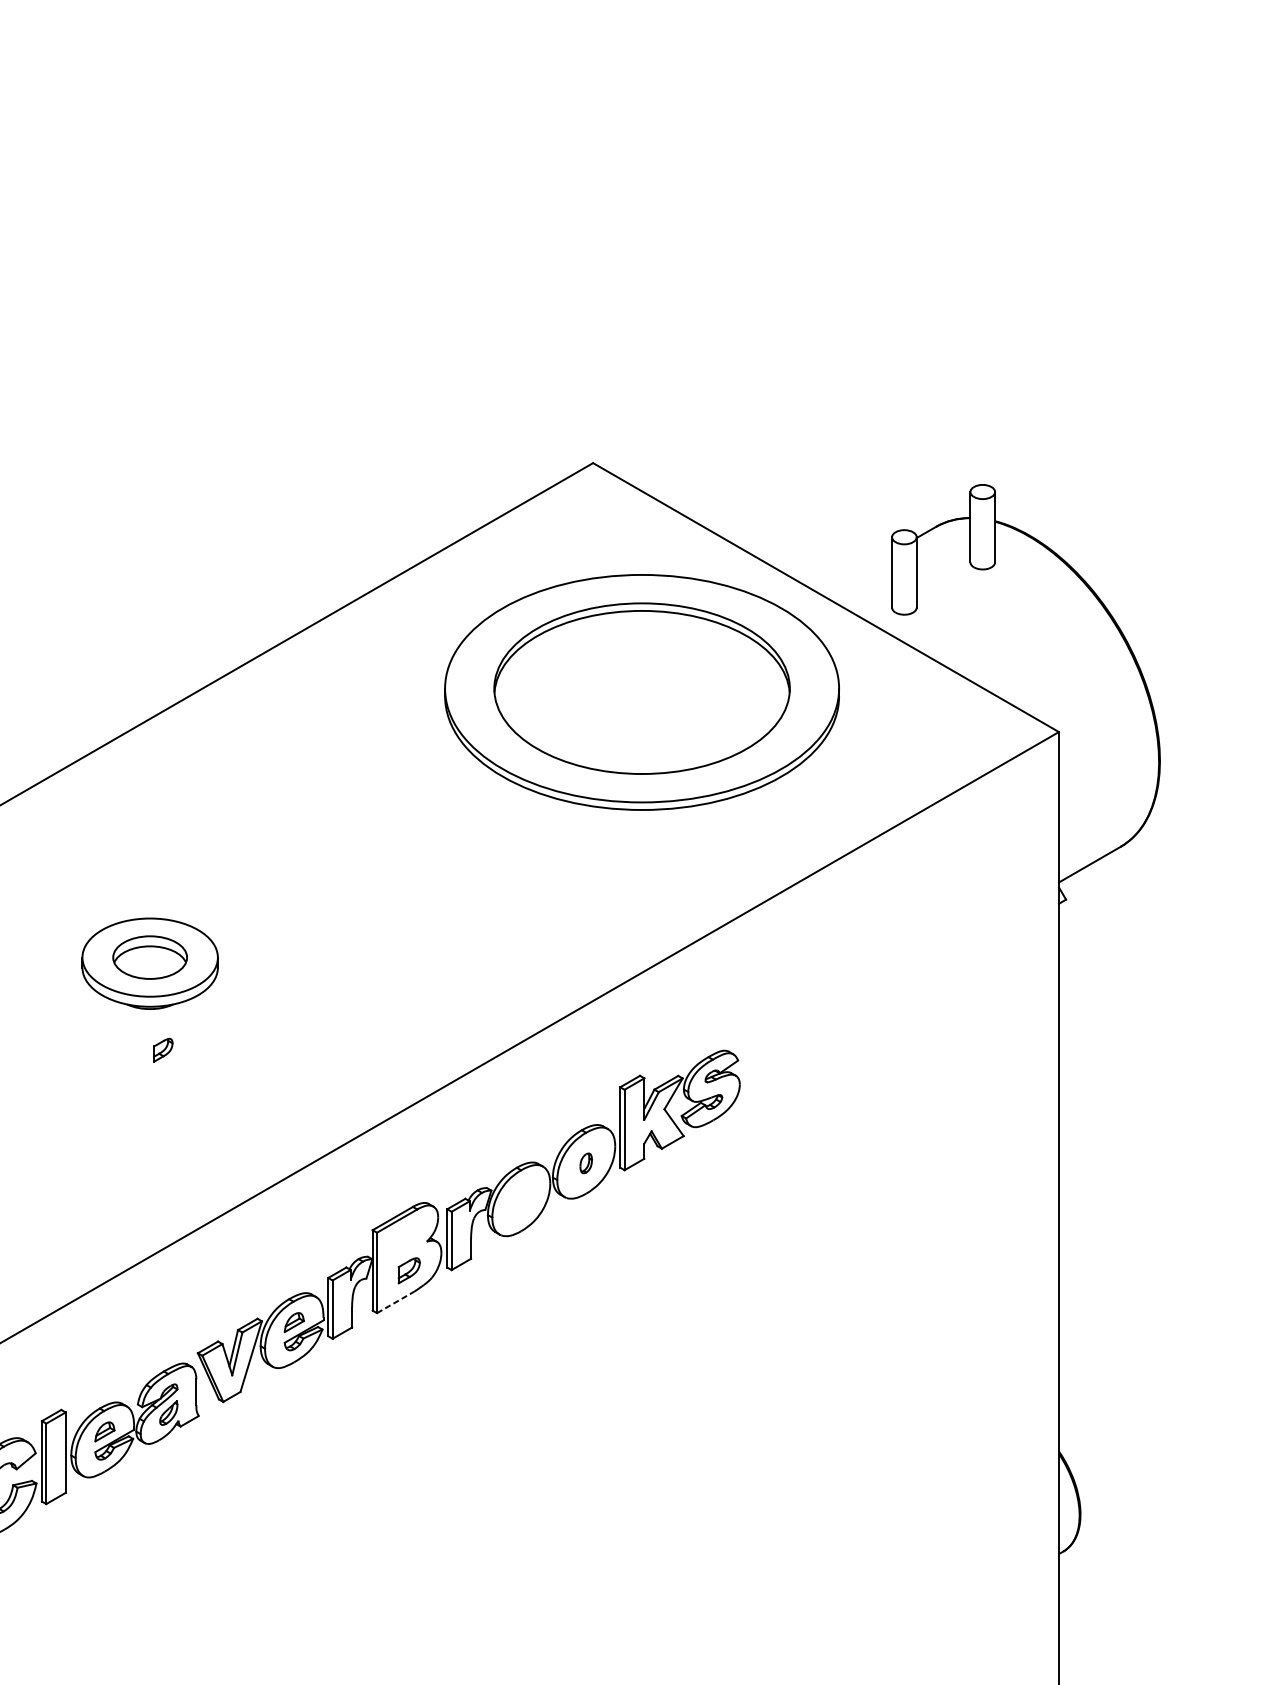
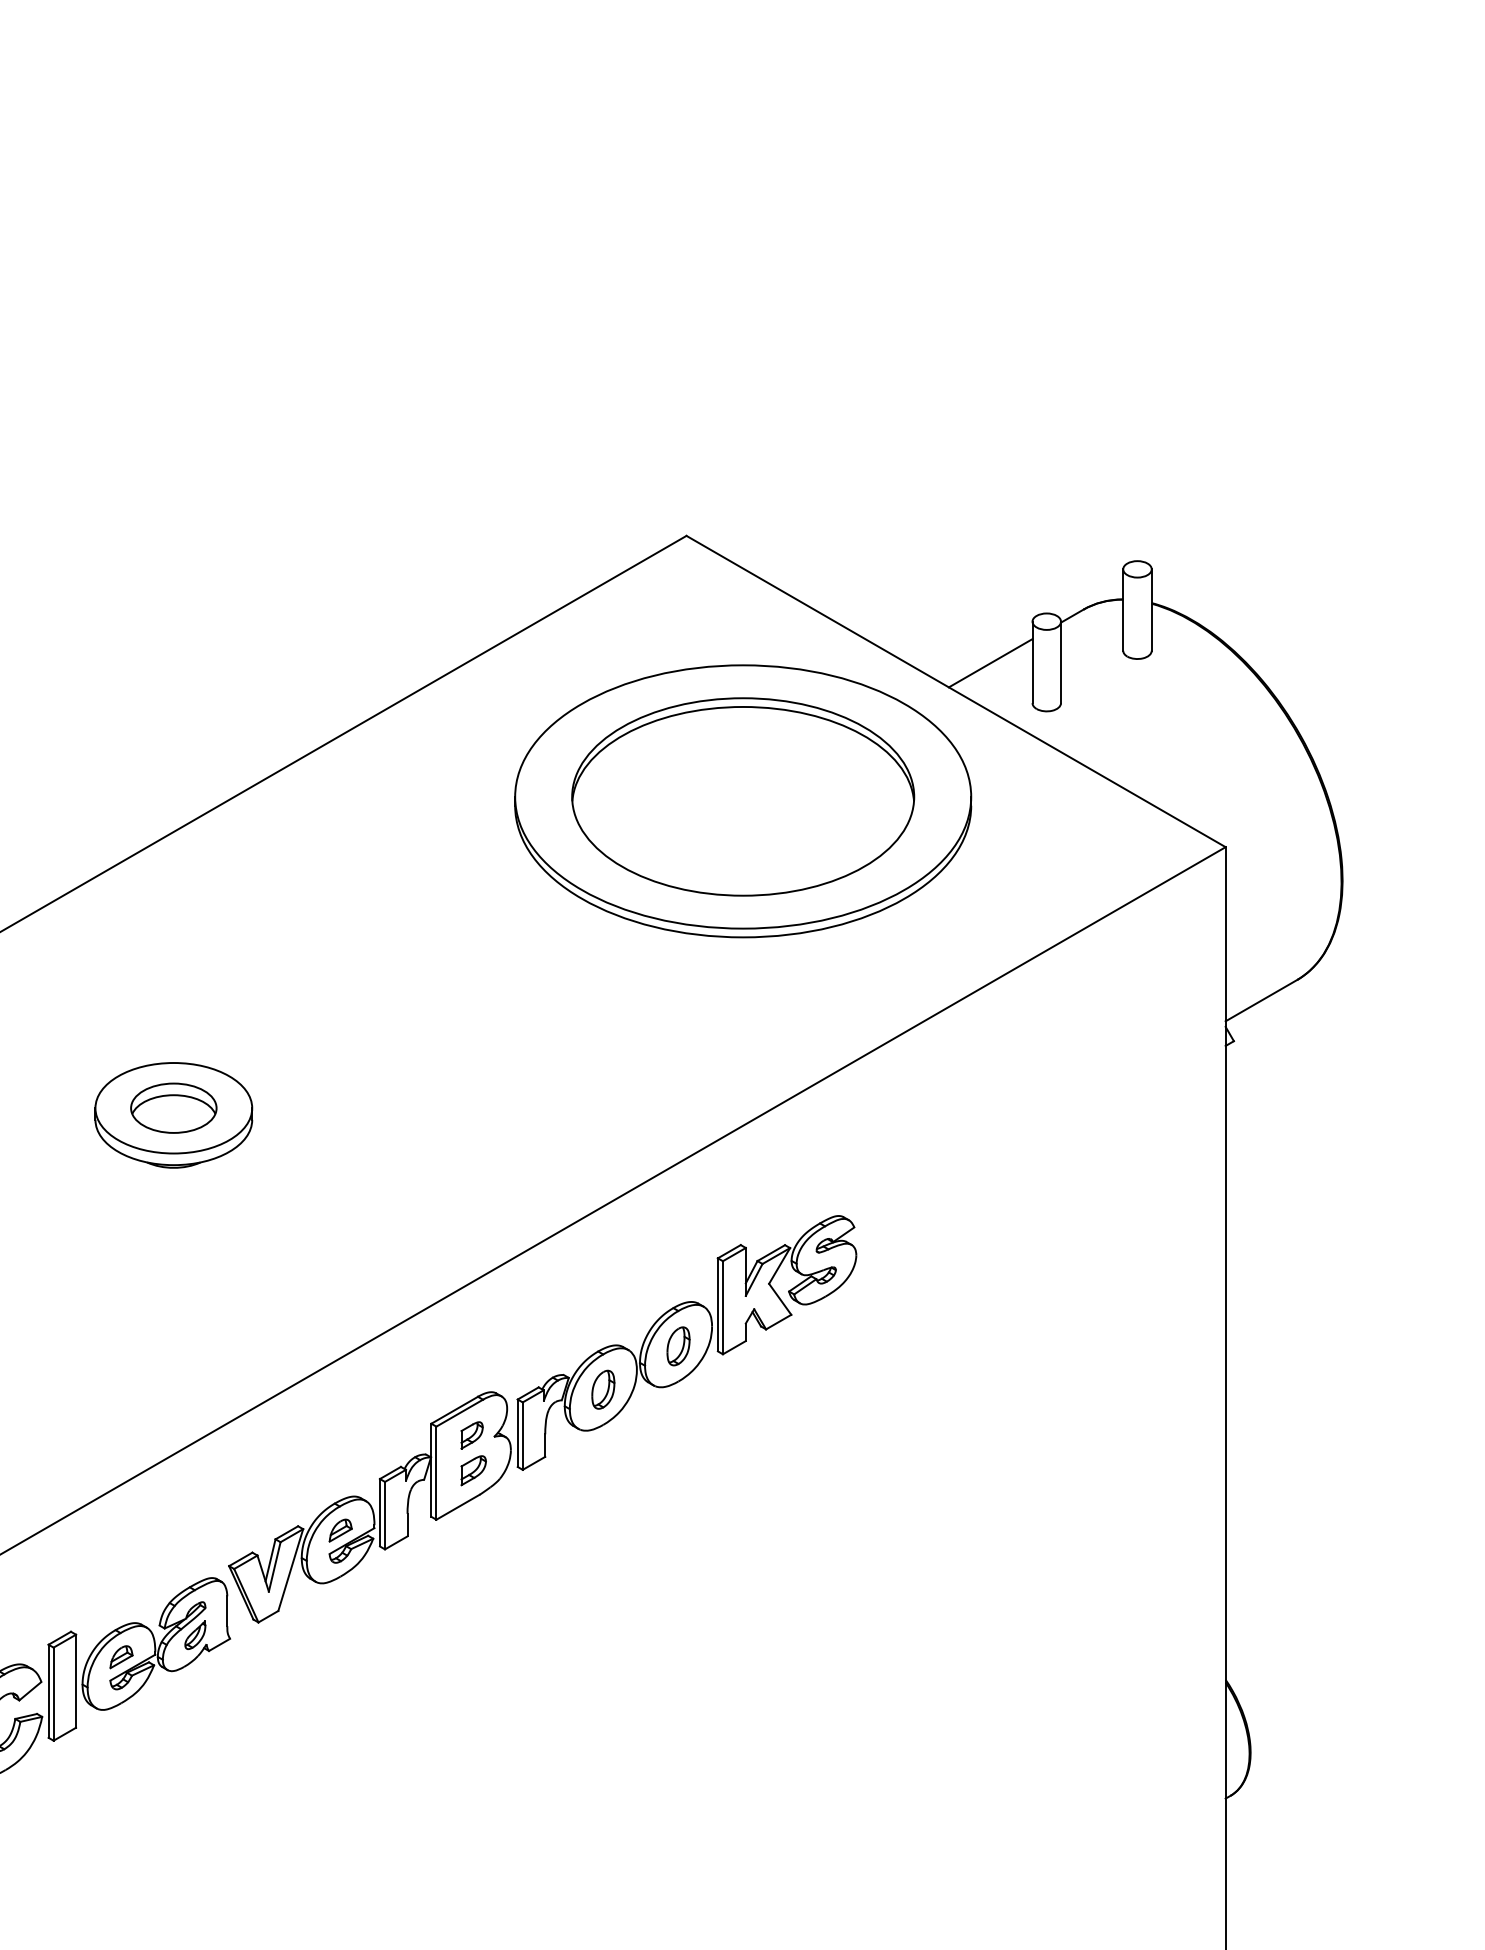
line: (855, 573) -> (990, 663), added
part: (162, 1050) -> (471, 1435), moved
part: (586, 1163) -> (678, 1346), size x1.67
part: (521, 1200) -> (603, 1389), added
line: (395, 1302) -> (457, 1507), dashed -> solid

